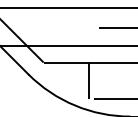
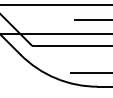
line: (89, 80) -> (66, 59), removed

